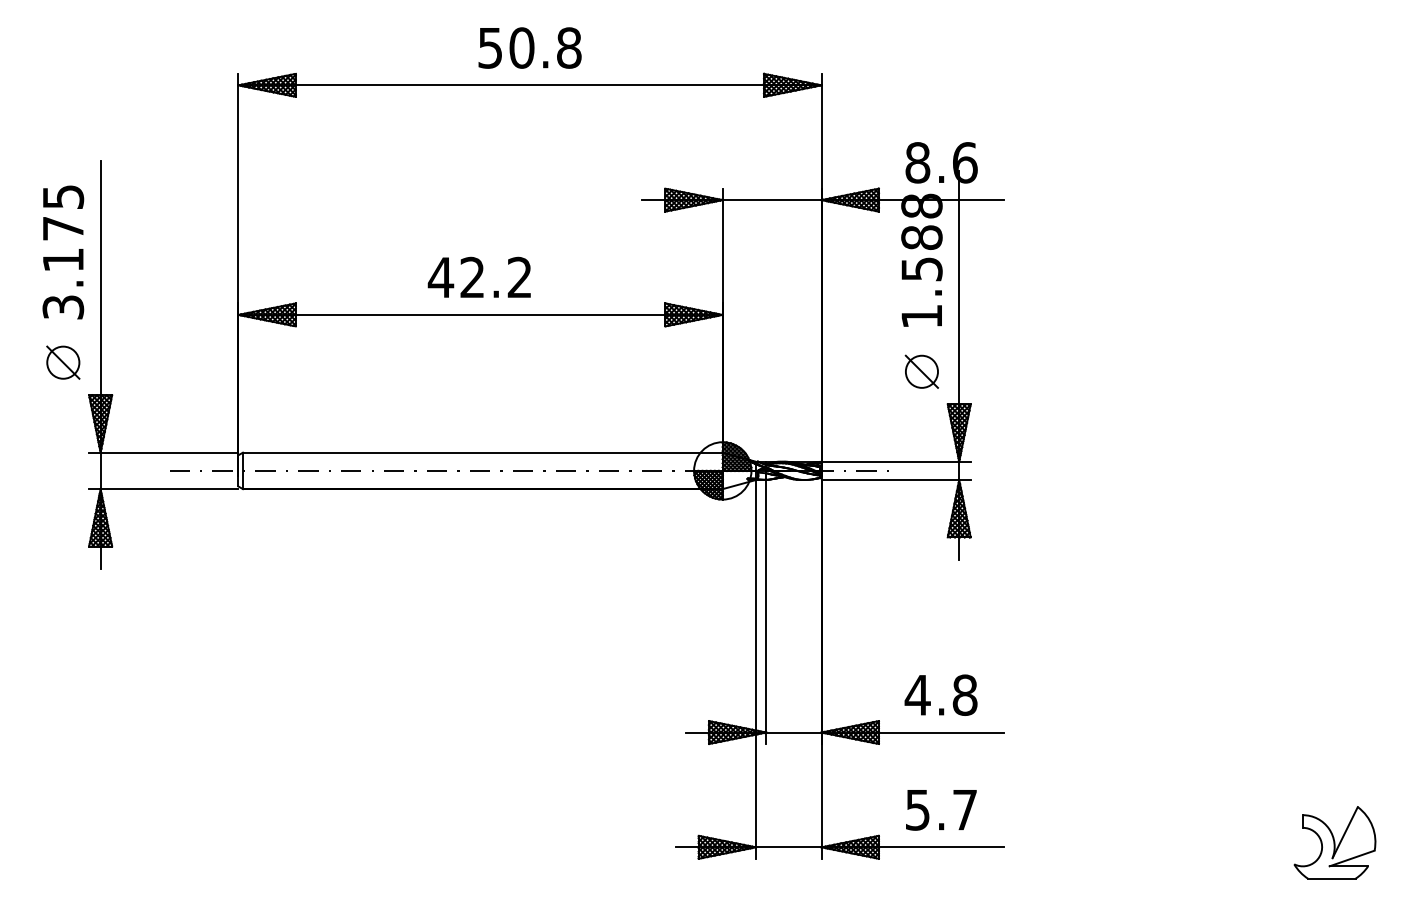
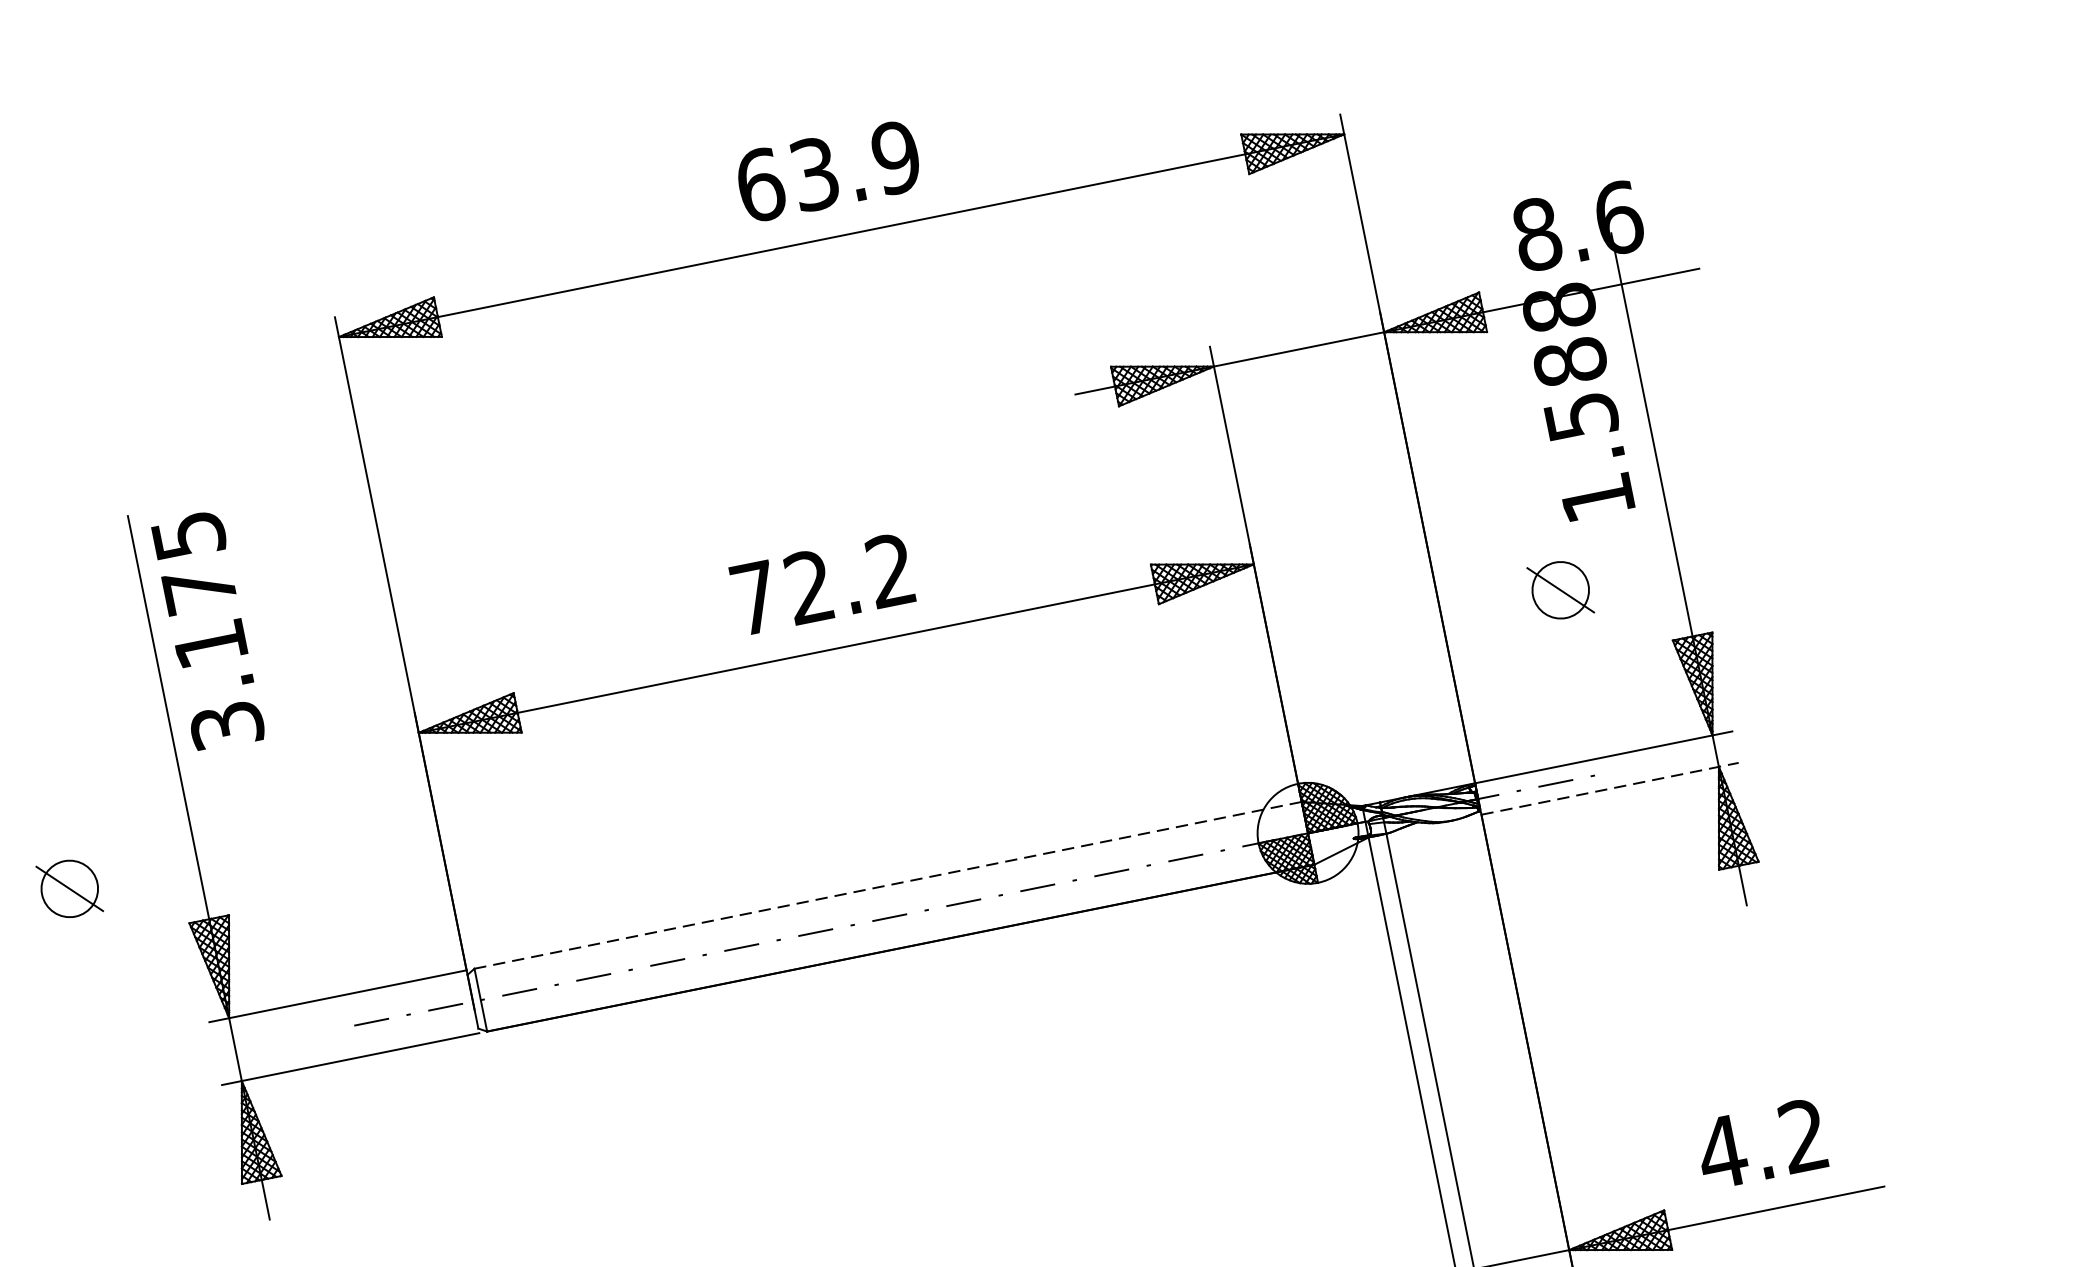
text: (529, 47) -> (827, 170), 50.8 -> 63.9
text: (63, 252) -> (208, 630), moved
text: (440, 277) -> (754, 598), 42.2 -> 72.2
part: (63, 362) -> (69, 888), moved
part: (921, 371) -> (1559, 589), moved
line: (482, 452) -> (887, 885), solid -> dashed
line: (896, 480) -> (1610, 789), solid -> dashed
text: (964, 694) -> (1802, 1134), 4.8 -> 4.2

